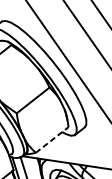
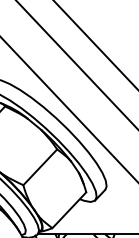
line: (52, 140) -> (69, 210), dashed -> solid

